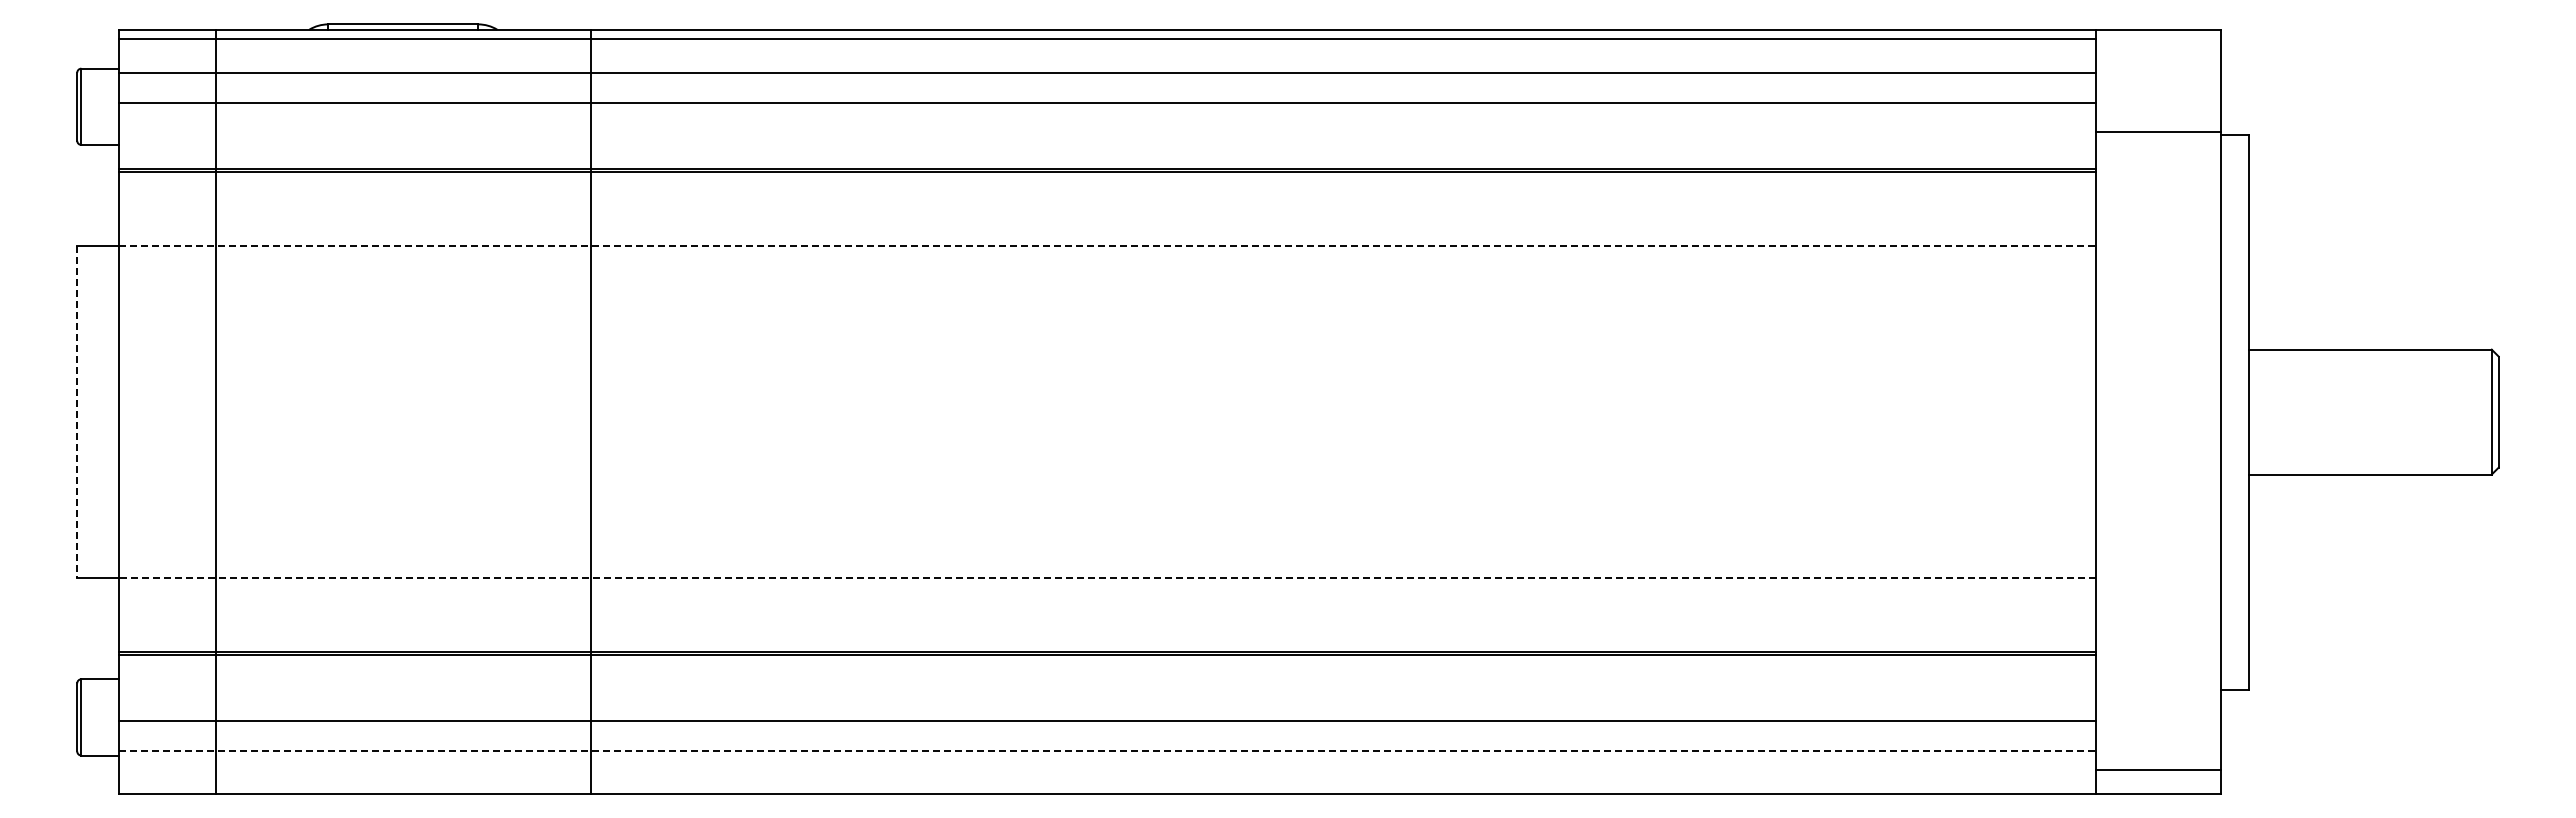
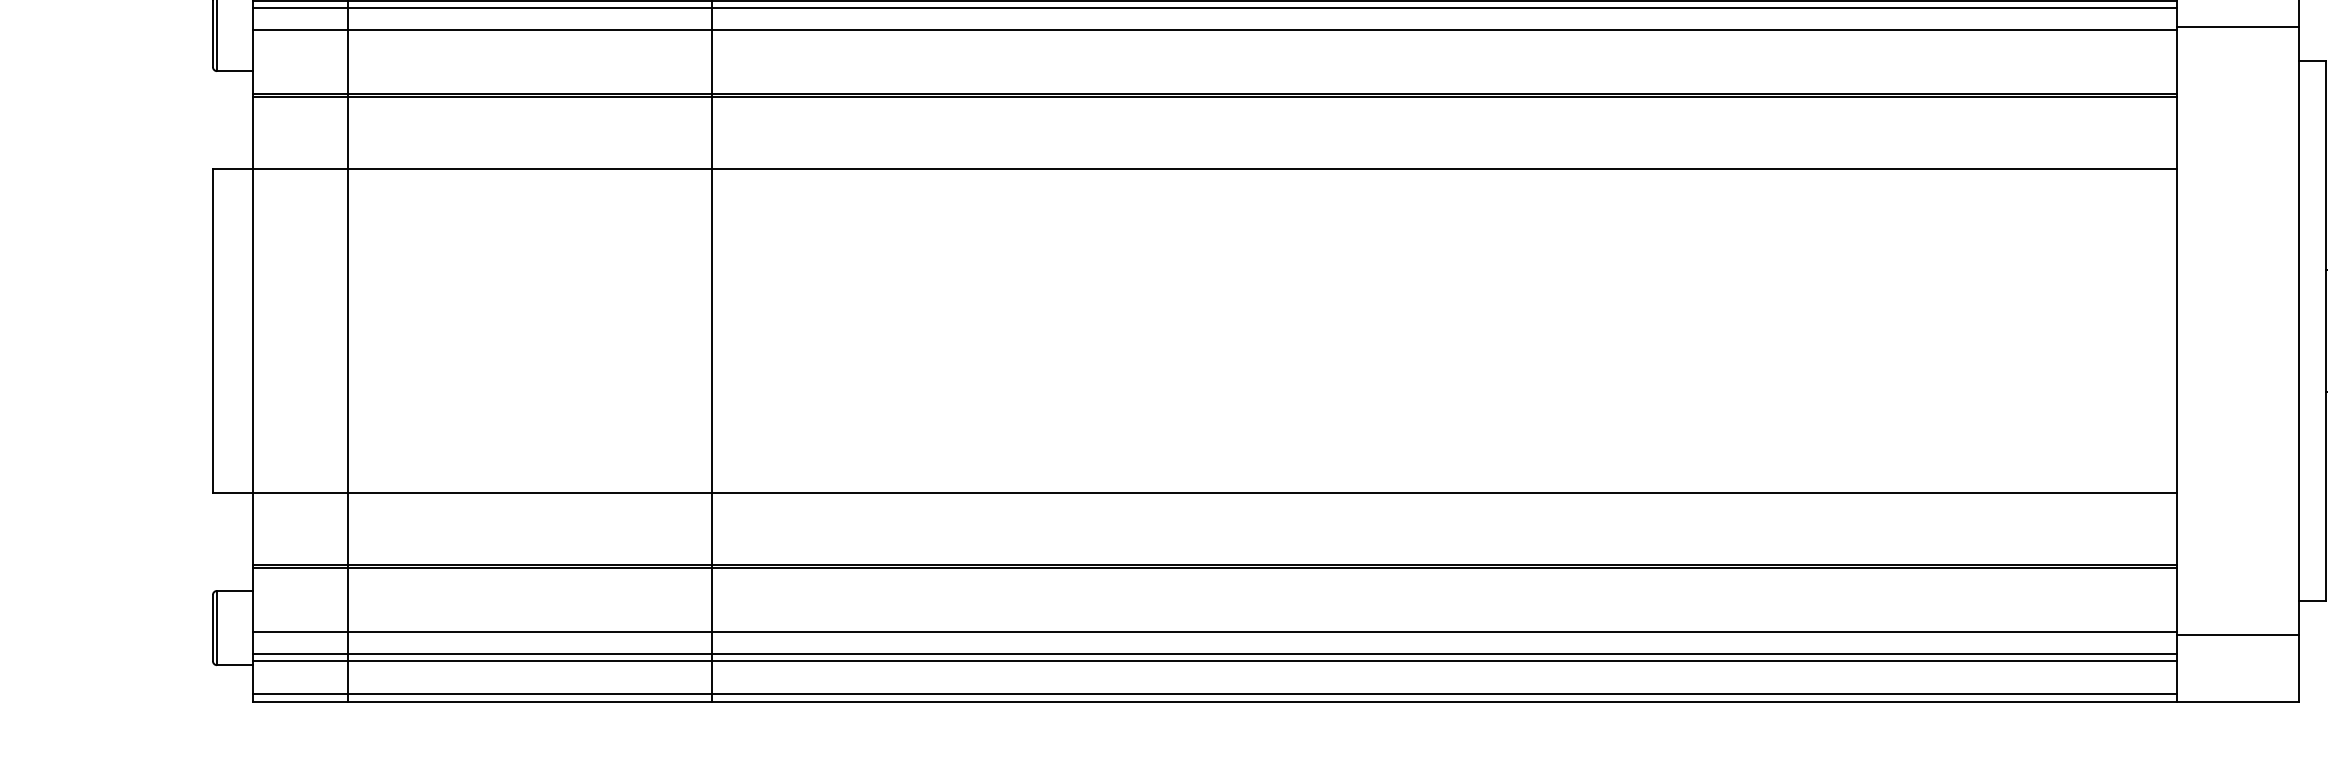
line: (1107, 79) -> (1215, 7), added
line: (2158, 131) -> (2237, 26), moved
line: (1107, 245) -> (1215, 168), dashed -> solid
line: (77, 412) -> (213, 331), dashed -> solid
line: (1107, 578) -> (1215, 492), dashed -> solid
line: (1107, 744) -> (1215, 654), added
line: (1107, 751) -> (1215, 661), dashed -> solid
line: (2158, 770) -> (2237, 634), moved
line: (1107, 785) -> (1215, 694), added

